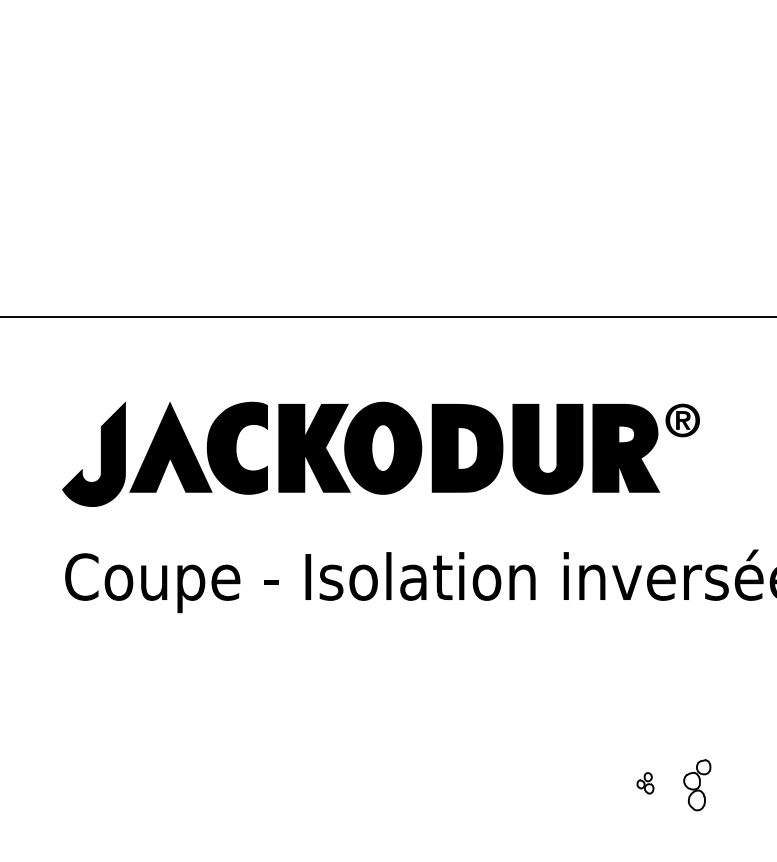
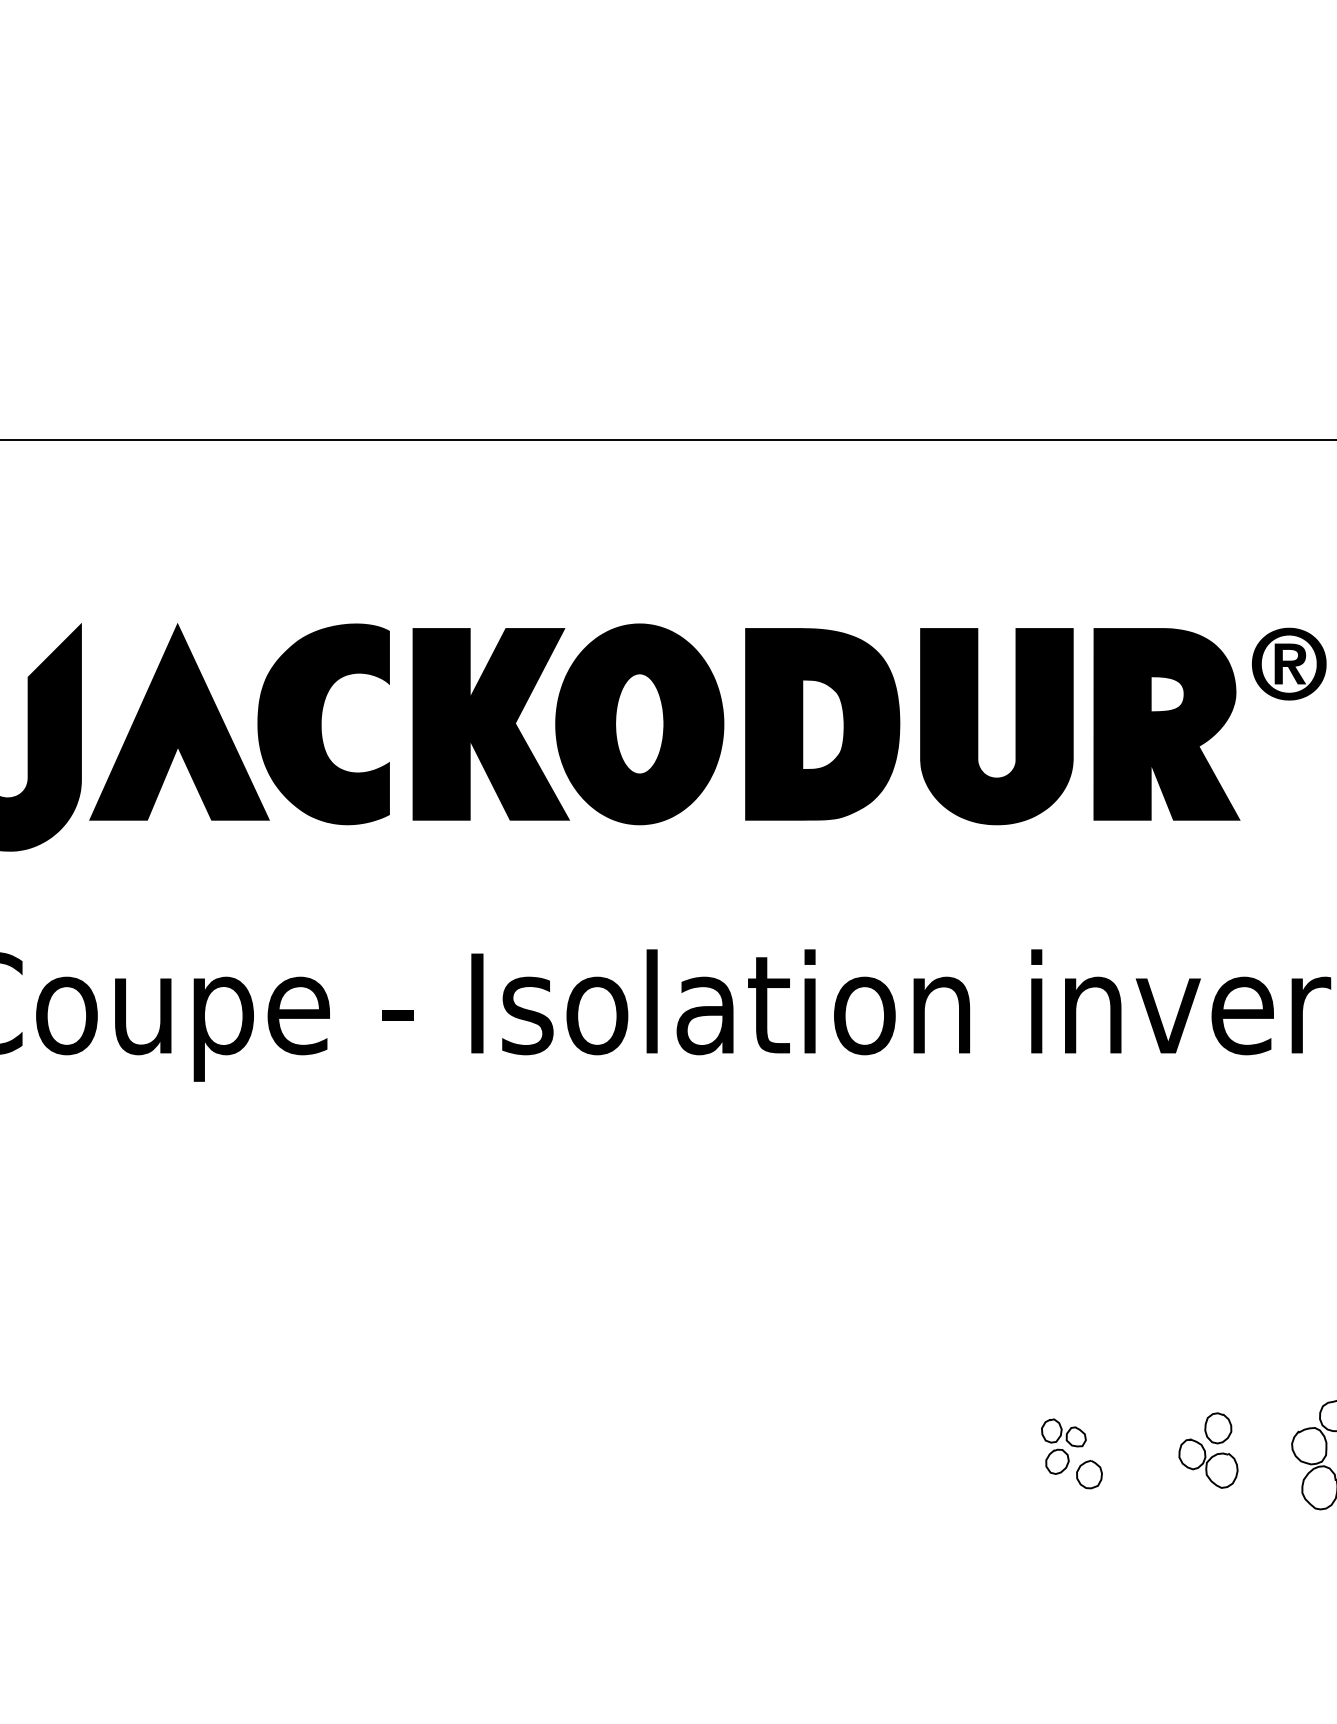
part: (645, 783) -> (1208, 1451), size x1.67
part: (582, 784) -> (1071, 1453), added

